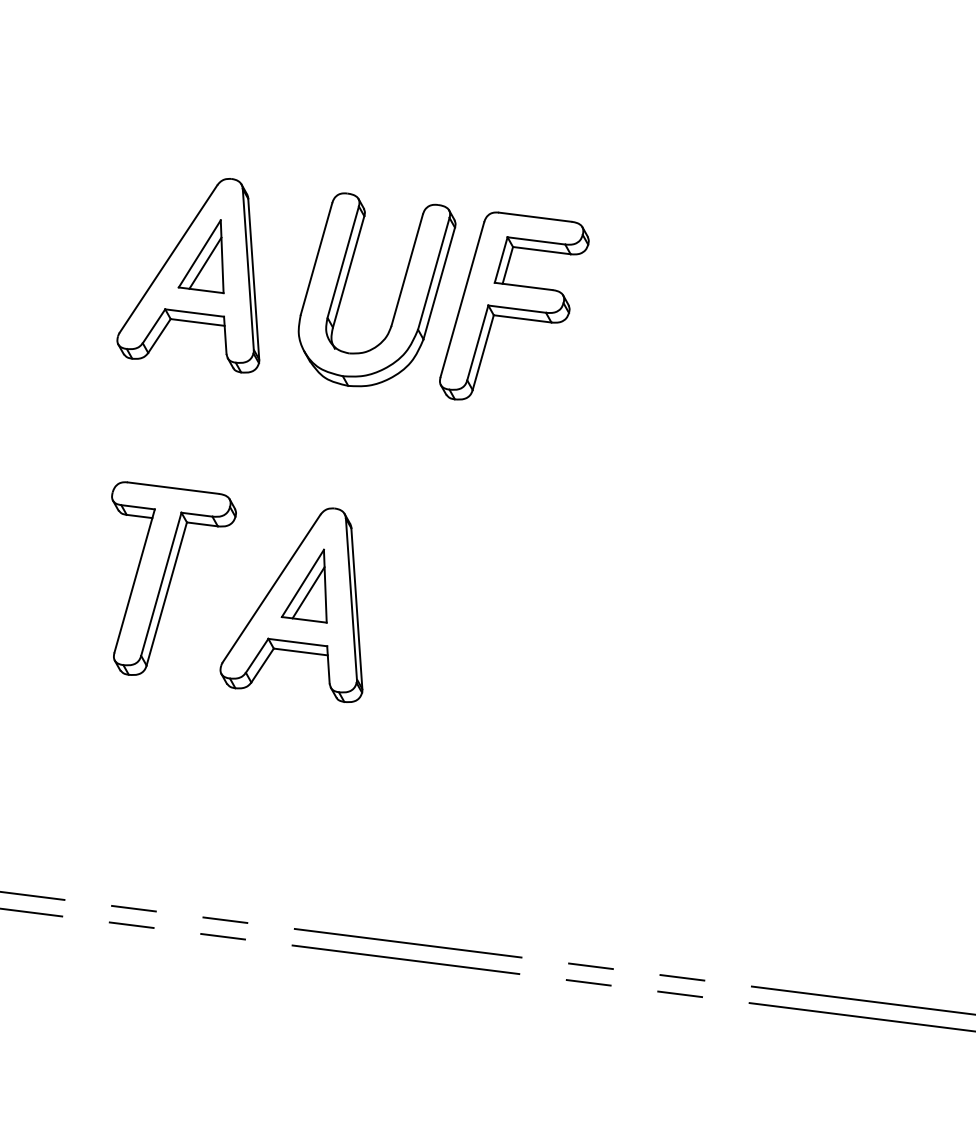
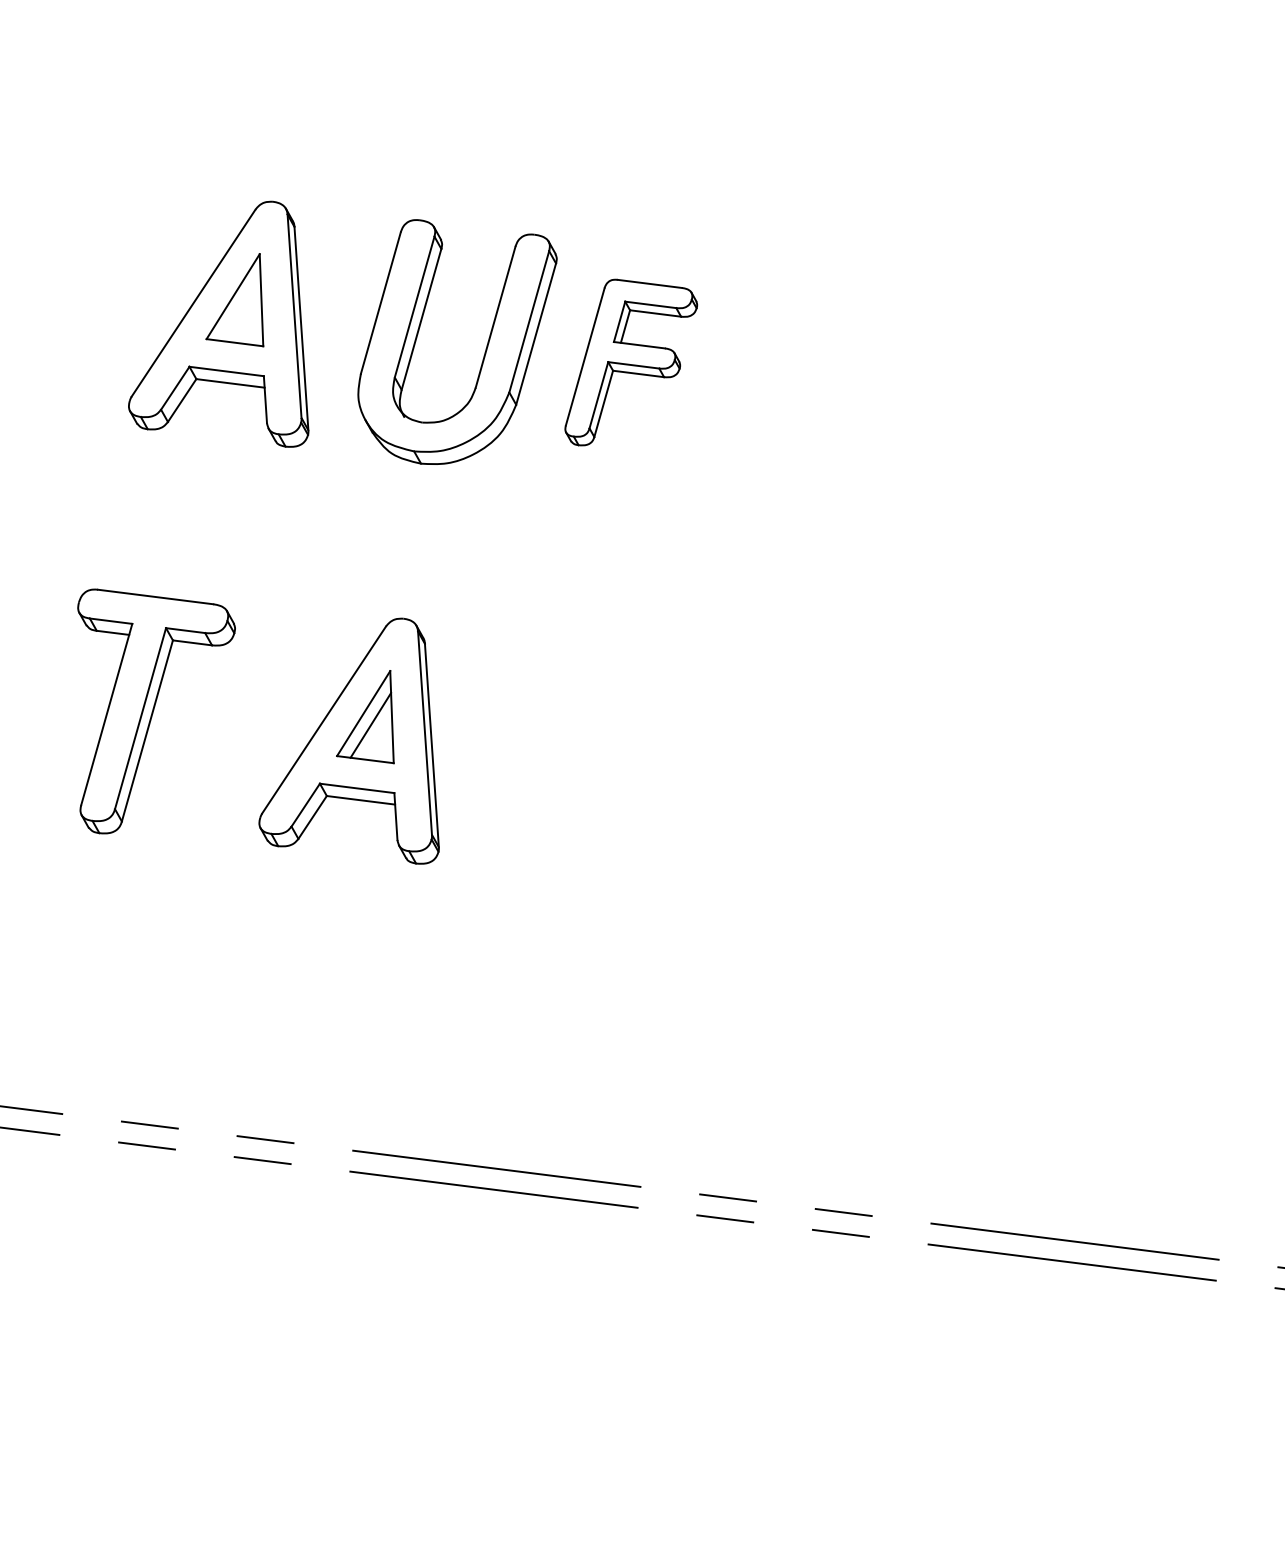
line: (205, 263) -> (240, 308), removed
part: (514, 305) -> (631, 362), size x0.7
part: (173, 578) -> (156, 711), moved

